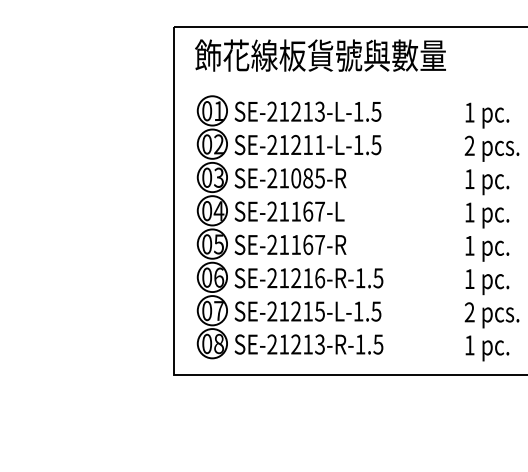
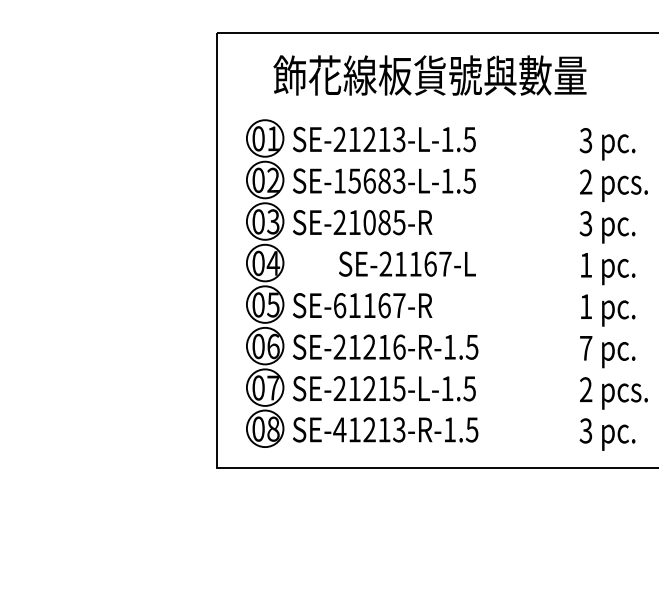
text: (320, 55) -> (429, 75), moved
text: (469, 112) -> (585, 140), 1 -> 3
text: (296, 144) -> (369, 180), SE-21211-L-1.5 -> SE-15683-L-1.5
text: (469, 179) -> (585, 223), 1 -> 3
text: (289, 211) -> (407, 263), moved
text: (272, 244) -> (339, 305), SE-21167-R -> SE-61167-R
text: (470, 279) -> (586, 348), 1 -> 7
text: (272, 344) -> (339, 429), SE-21213-R-1.5 -> SE-41213-R-1.5
text: (469, 345) -> (585, 430), 1 -> 3

